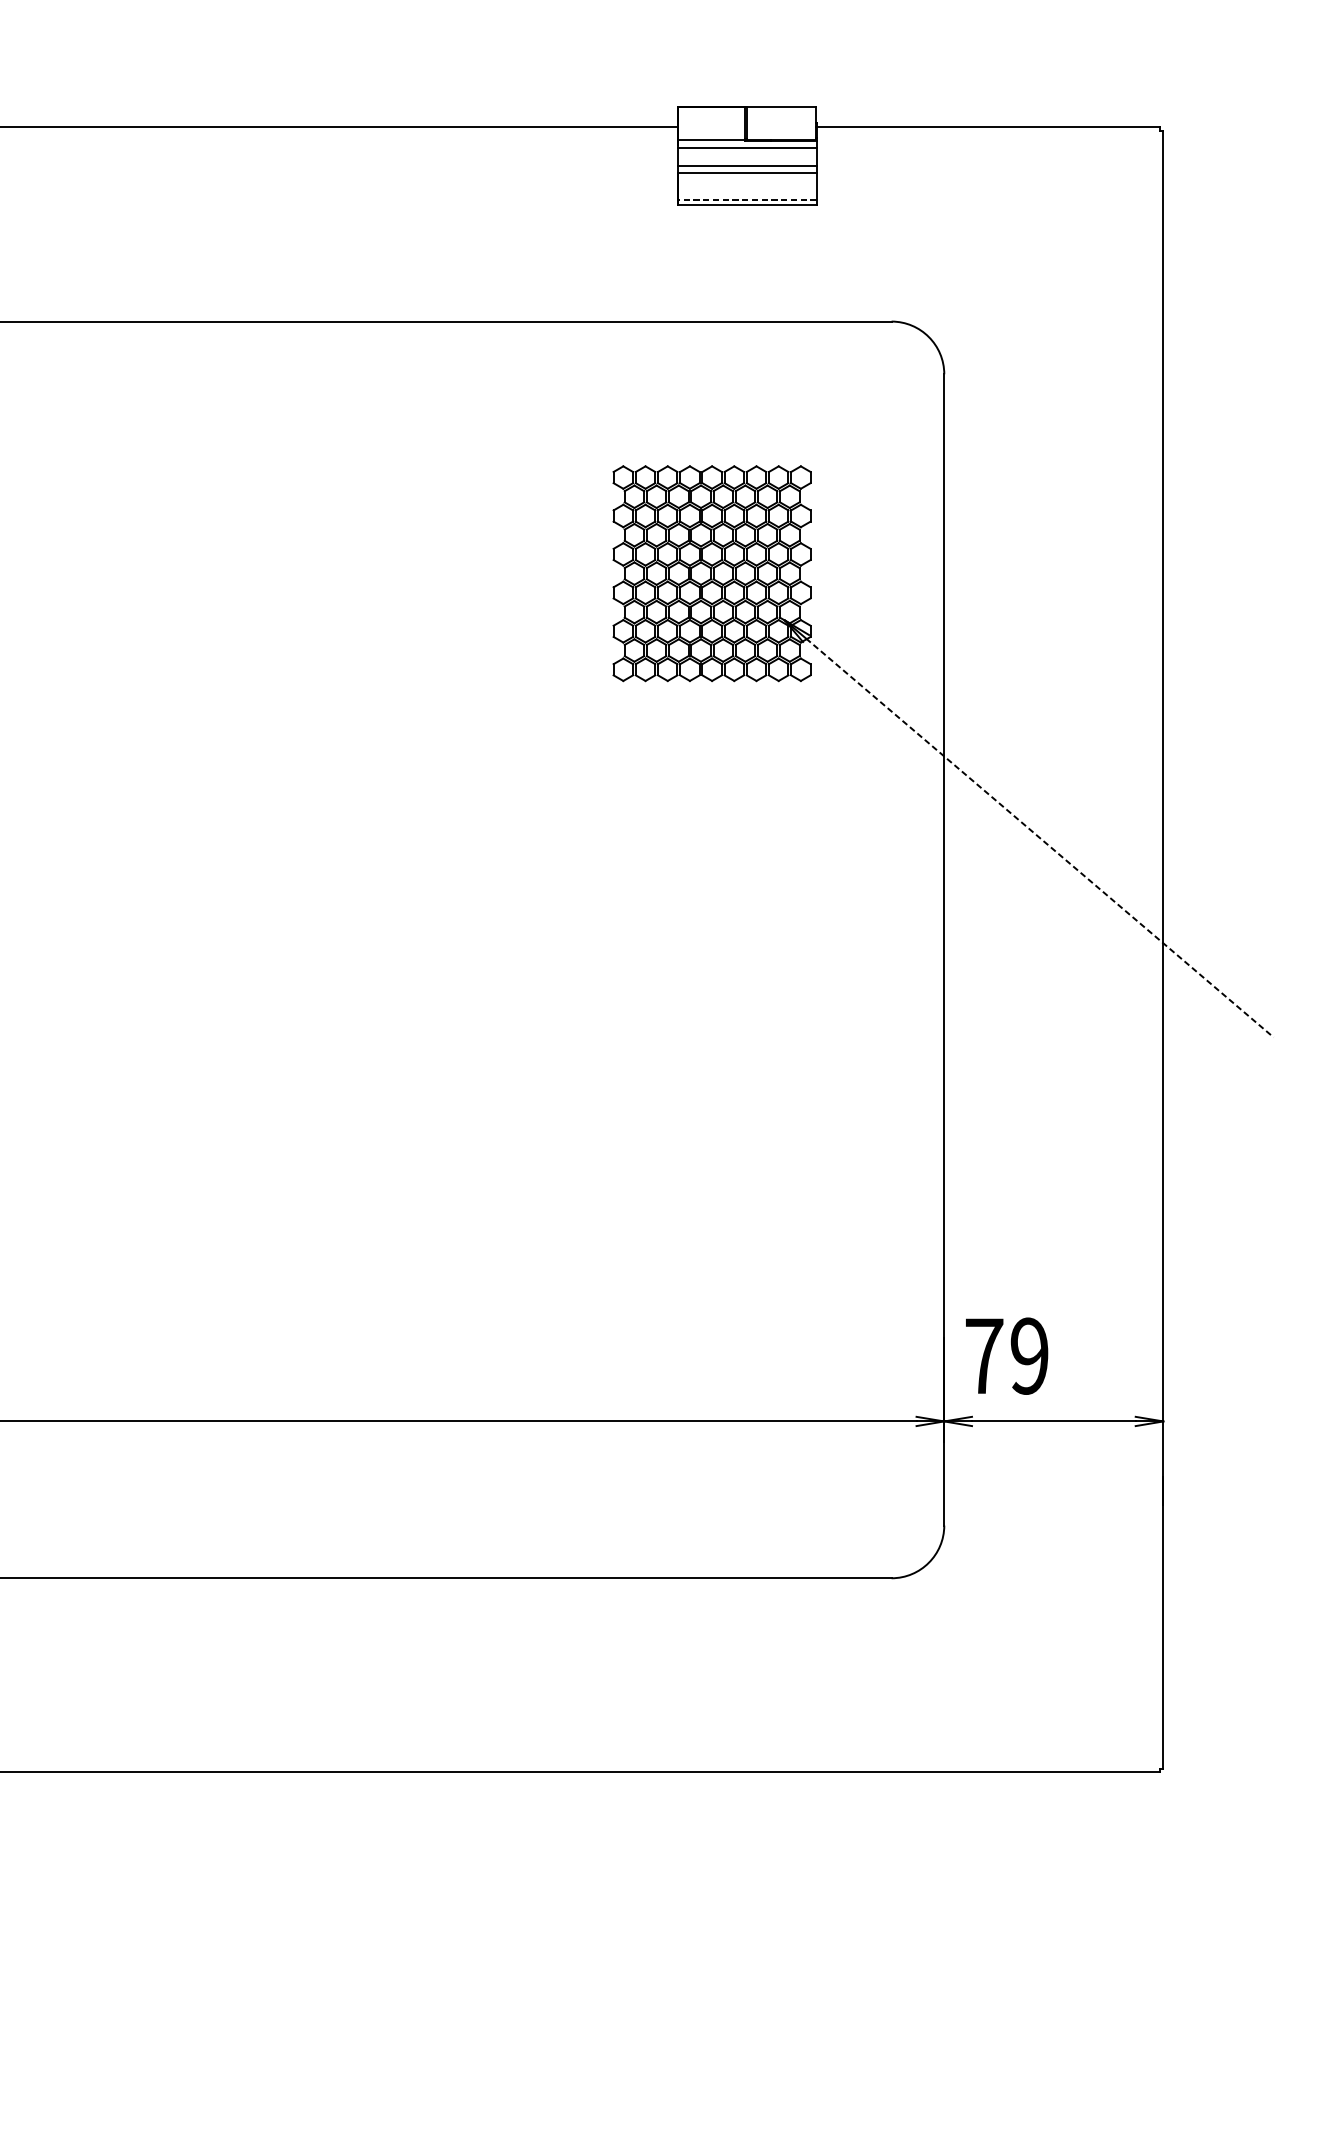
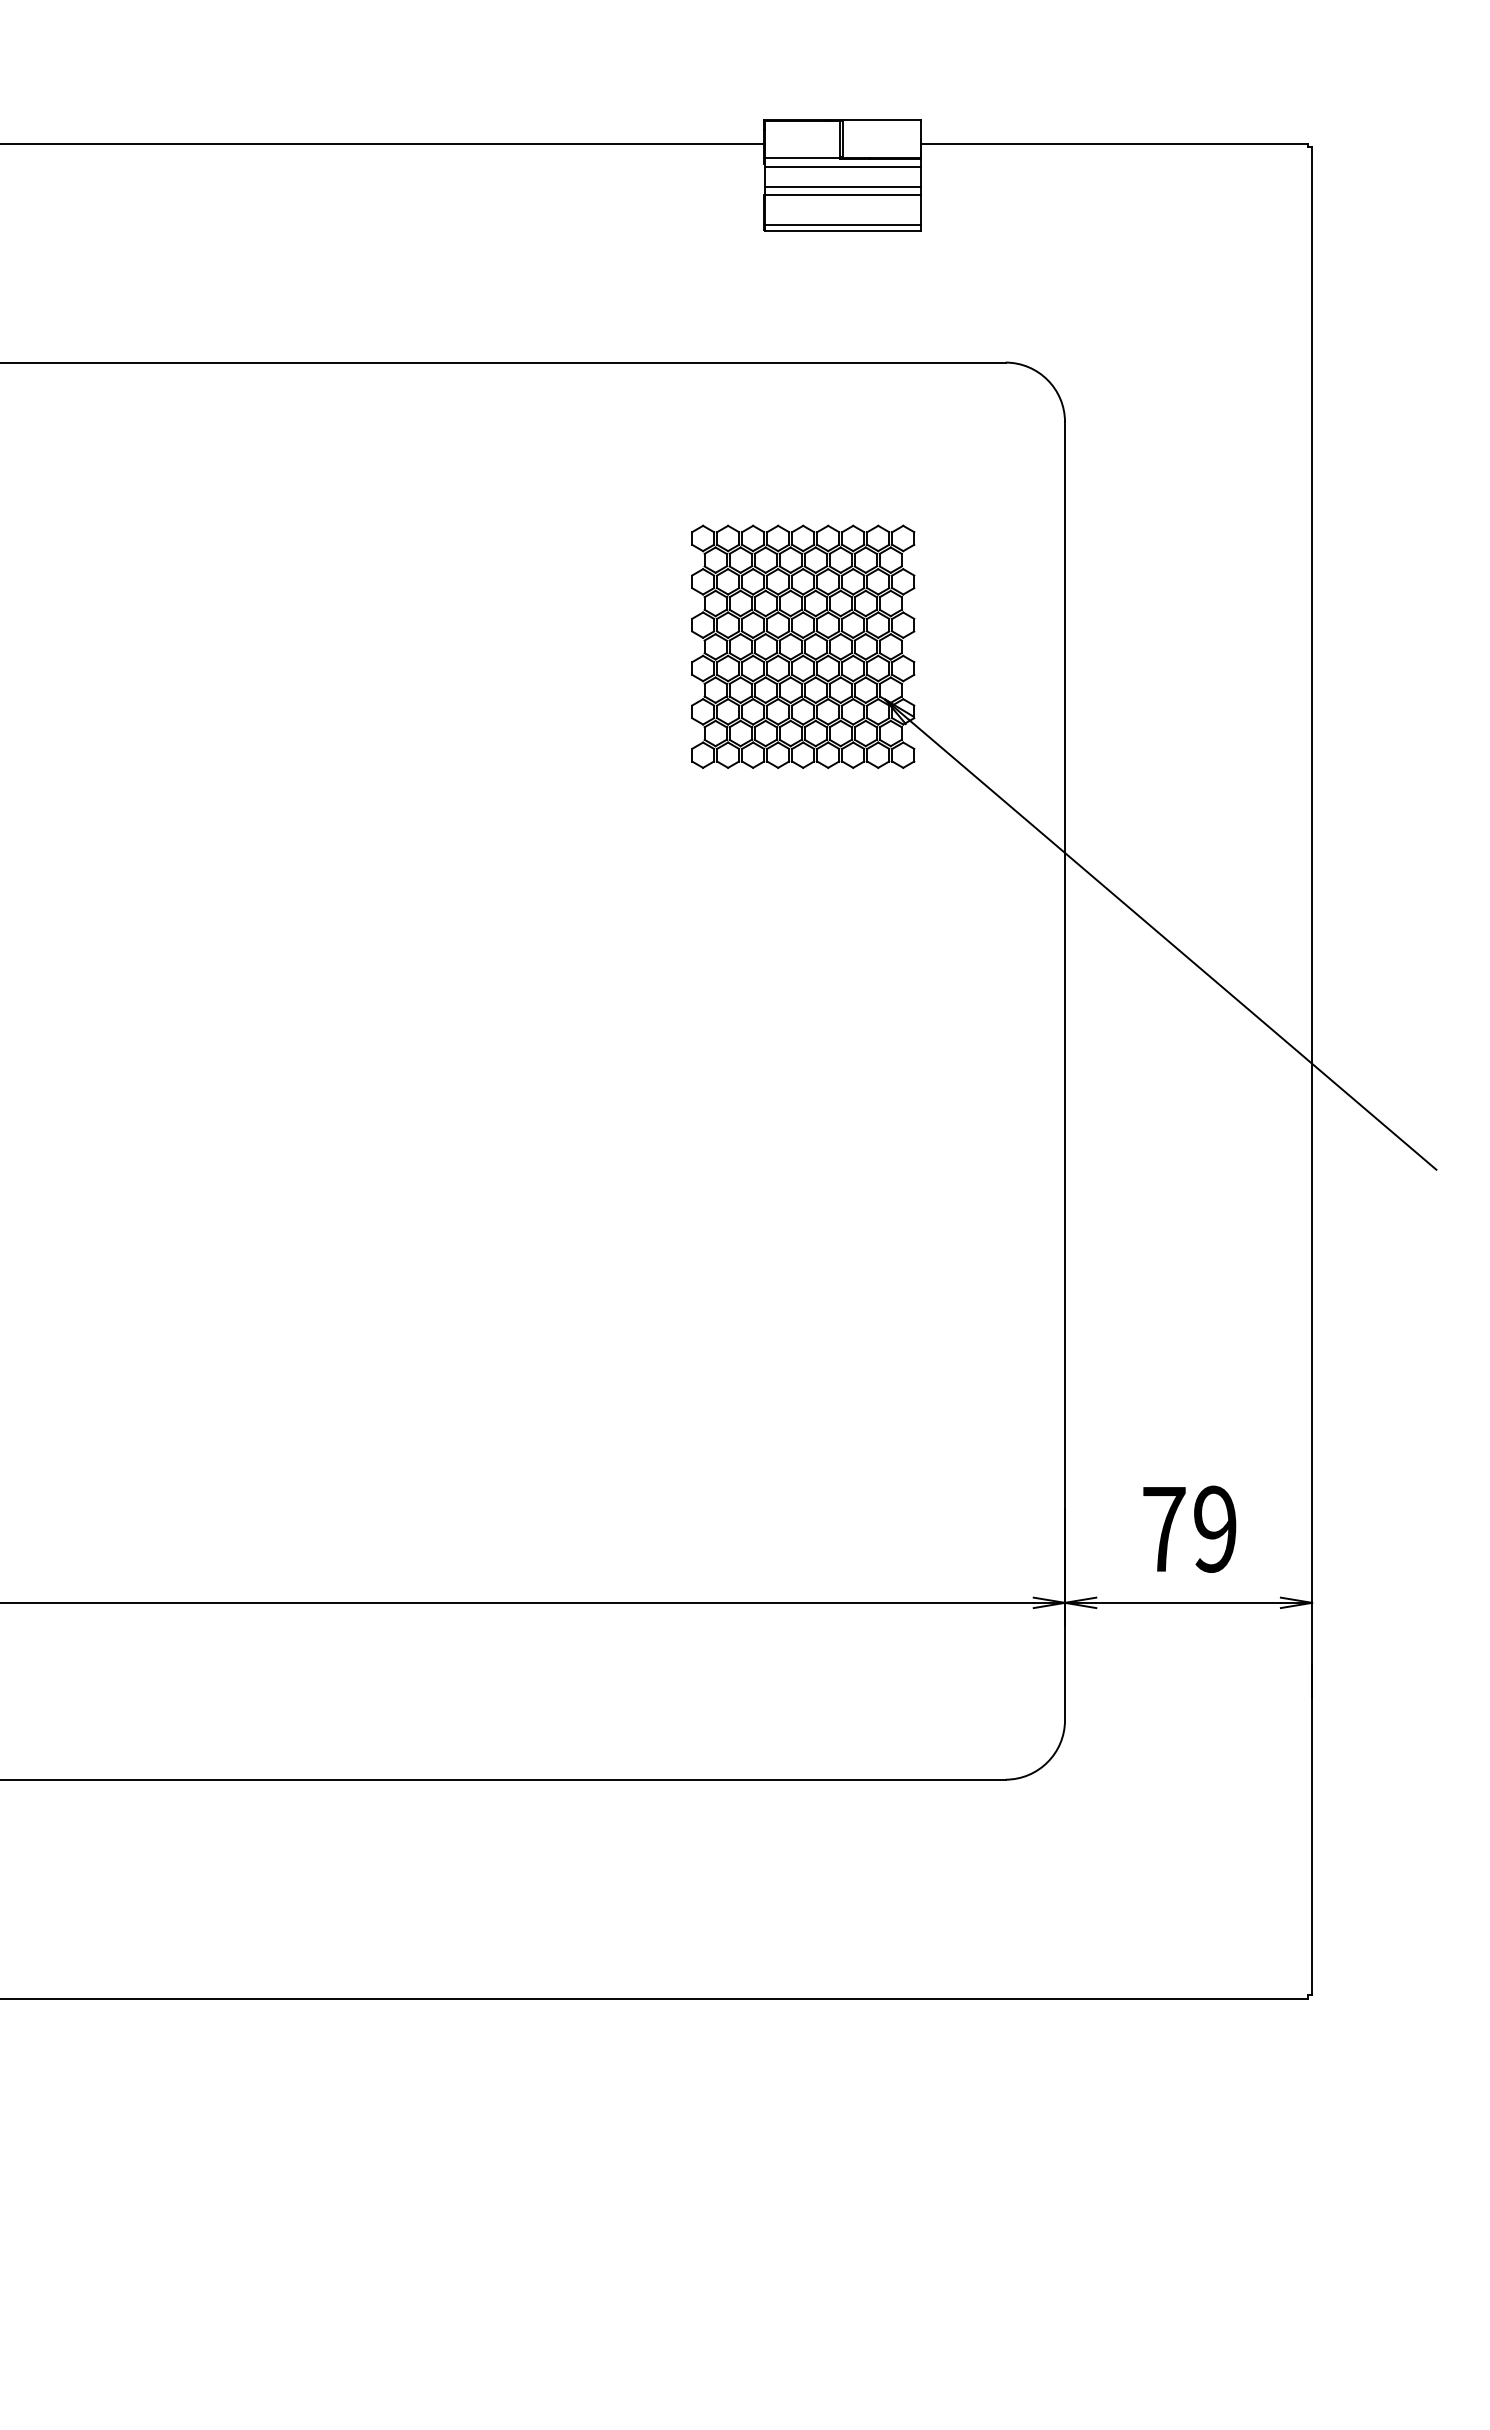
line: (746, 199) -> (842, 224), dashed -> solid
line: (1039, 837) -> (1172, 944), dashed -> solid
text: (1006, 1355) -> (1189, 1528), moved

